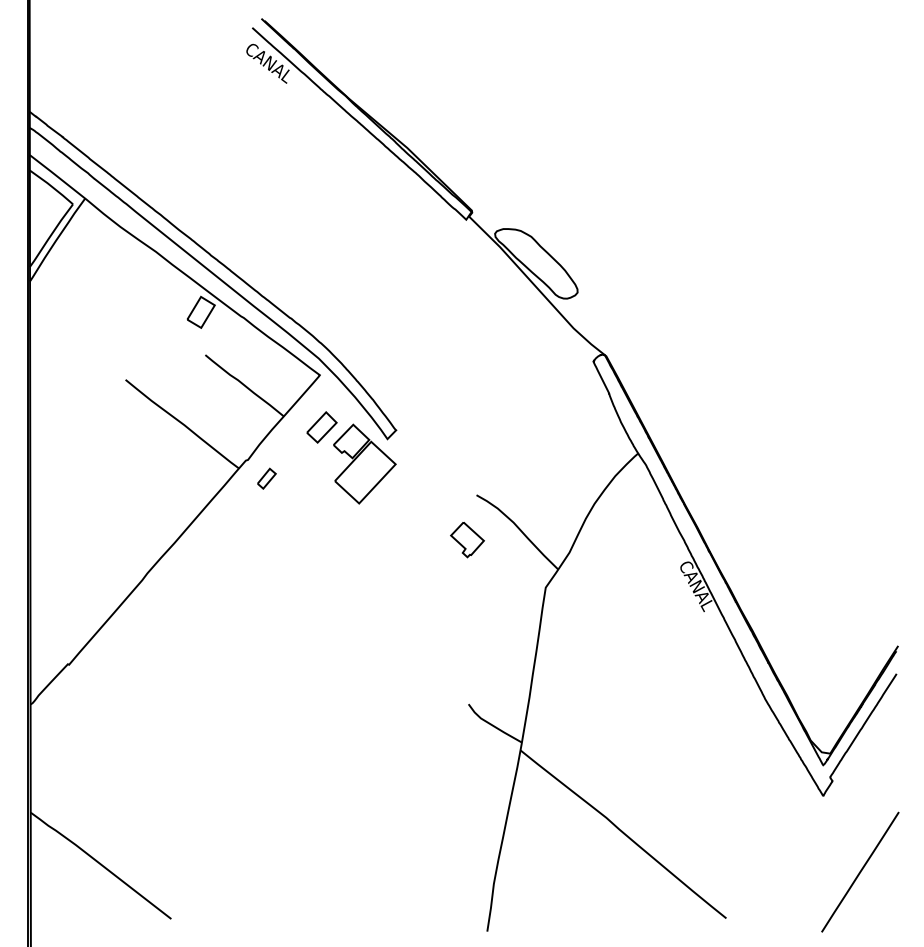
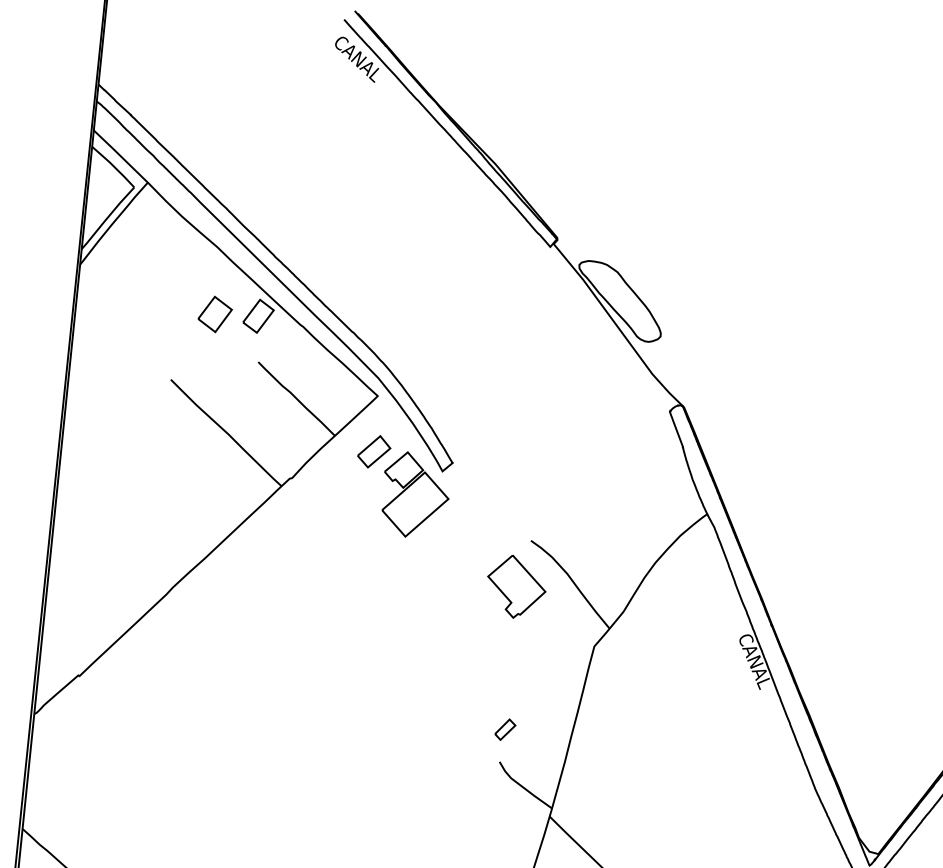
part: (160, 314) -> (215, 314), added
part: (266, 478) -> (504, 729), moved
part: (467, 539) -> (516, 586), size x1.67

